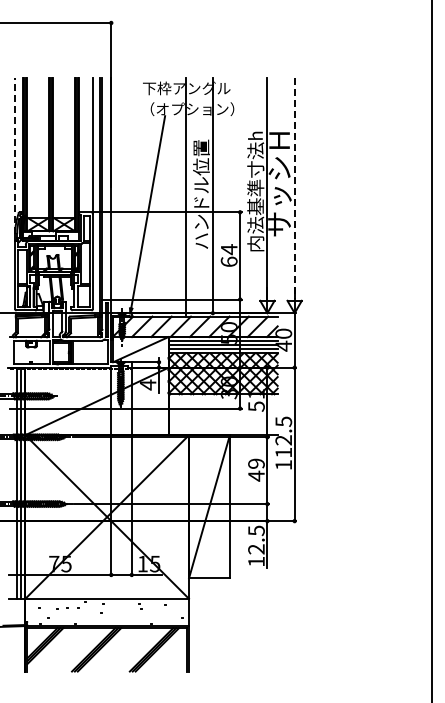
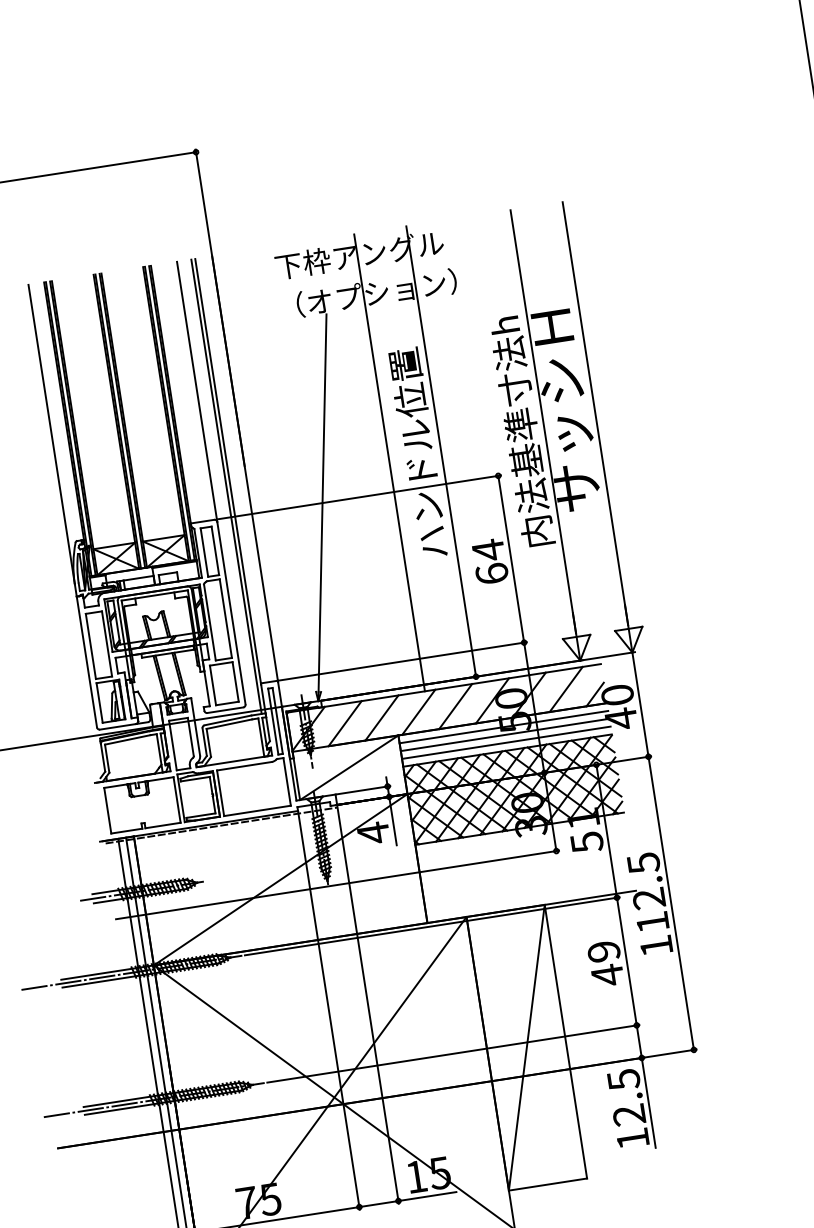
line: (15, 155) -> (52, 433), dashed -> solid
line: (294, 188) -> (595, 414), dashed -> solid

